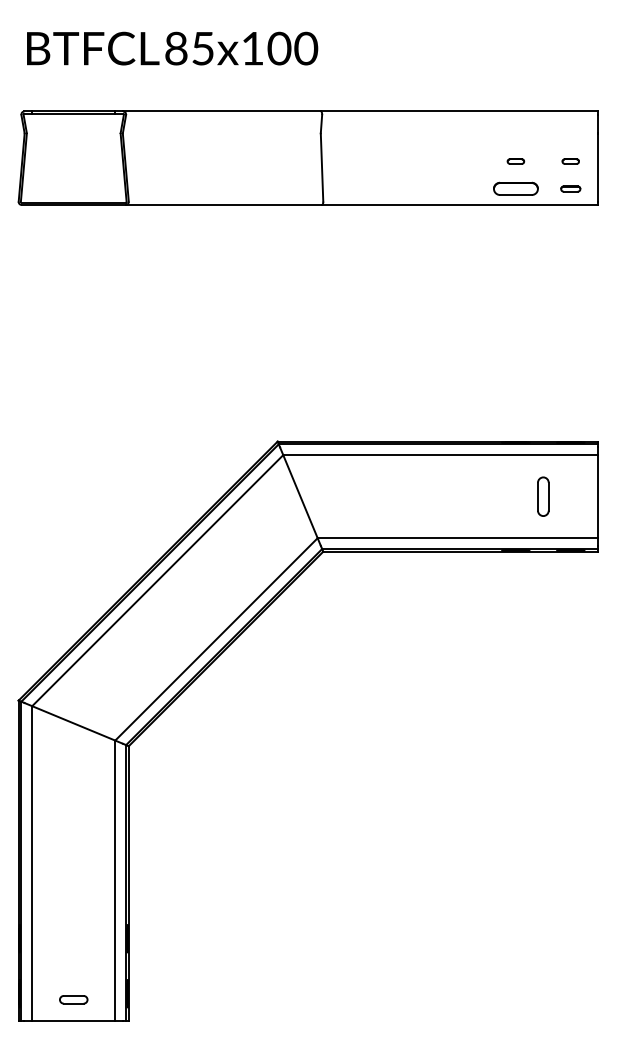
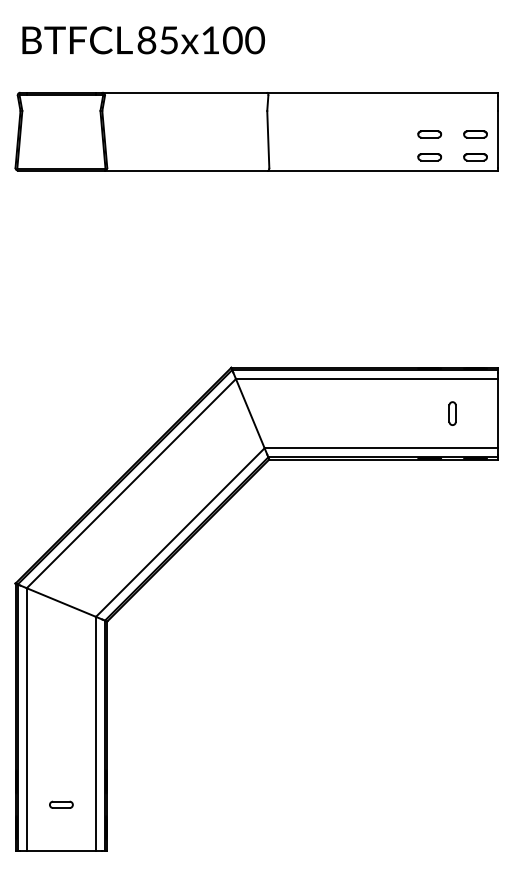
part: (515, 161) -> (429, 134), size x1.67
part: (570, 161) -> (475, 134), size x1.67
part: (515, 189) -> (429, 157), size x0.62
part: (570, 189) -> (475, 157), size x1.43
part: (543, 496) -> (452, 413), size x0.71
part: (73, 999) -> (61, 804), moved

